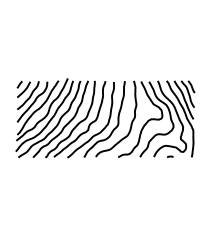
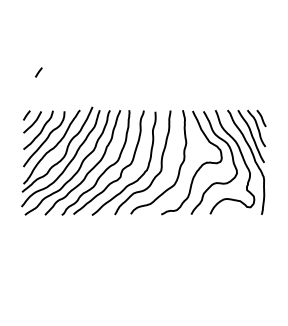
curve: (28, 53) -> (38, 72), added
line: (170, 156) -> (232, 213), removed

